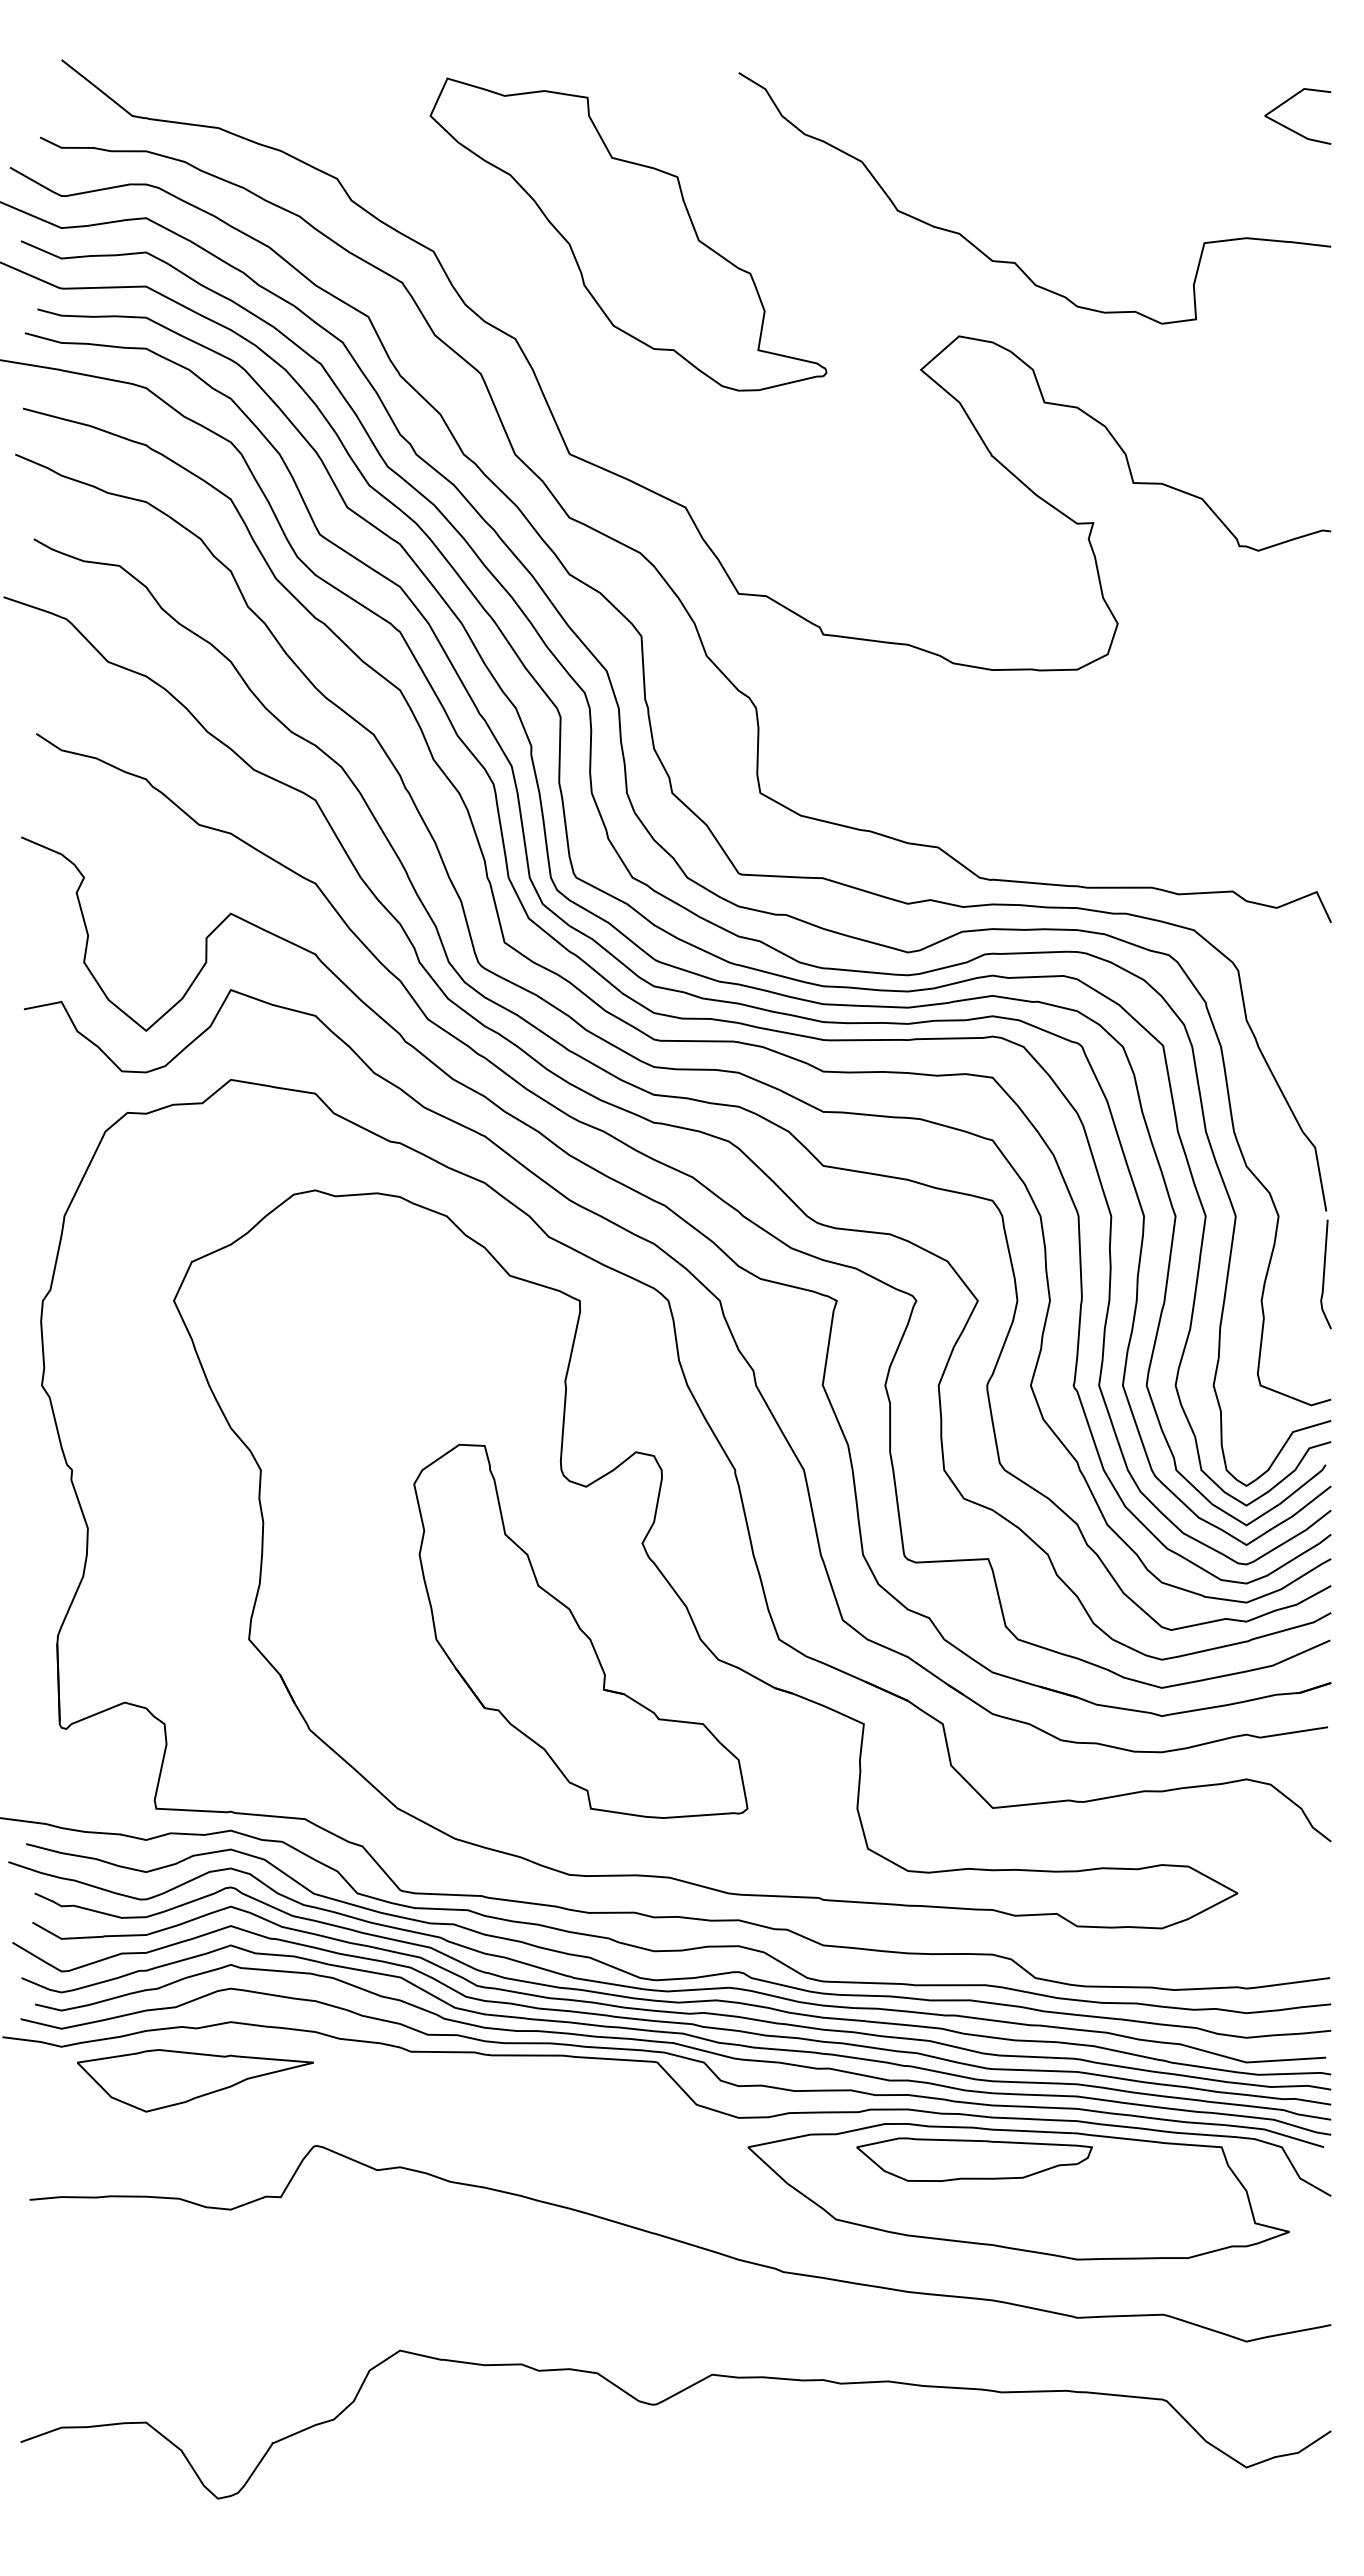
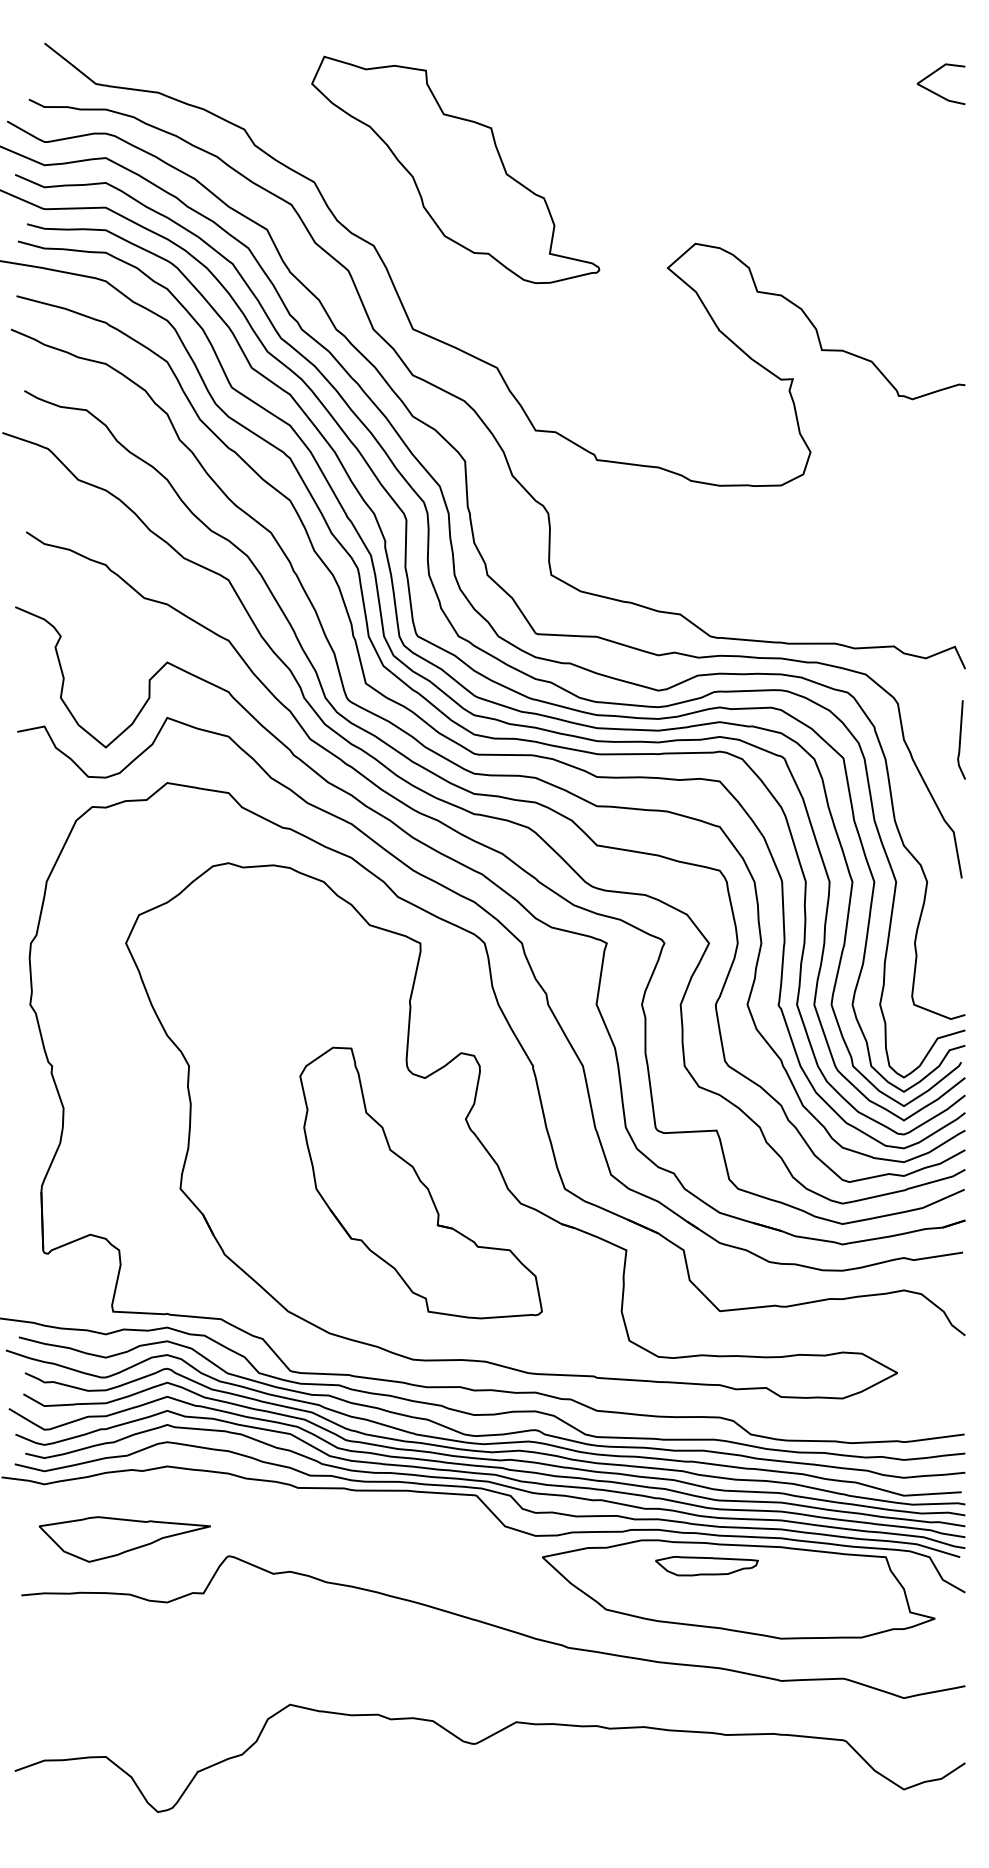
part: (1012, 261) -> (734, 189), removed
line: (1324, 1274) -> (960, 739), moved
part: (195, 2080) -> (124, 1539), moved
part: (974, 2159) -> (706, 1566), size x0.6

